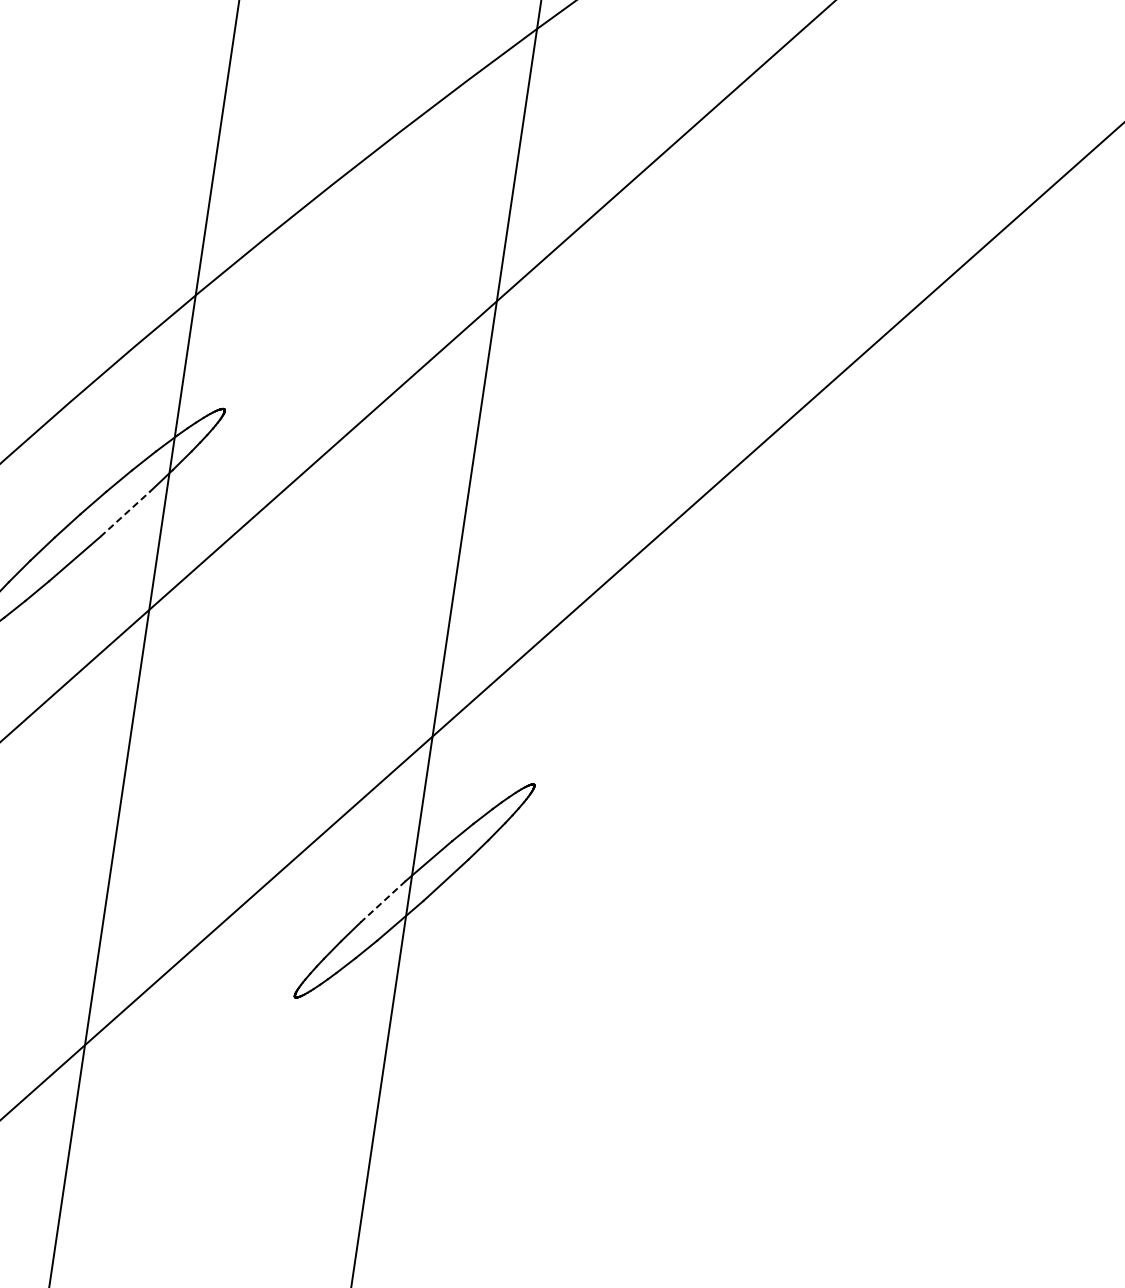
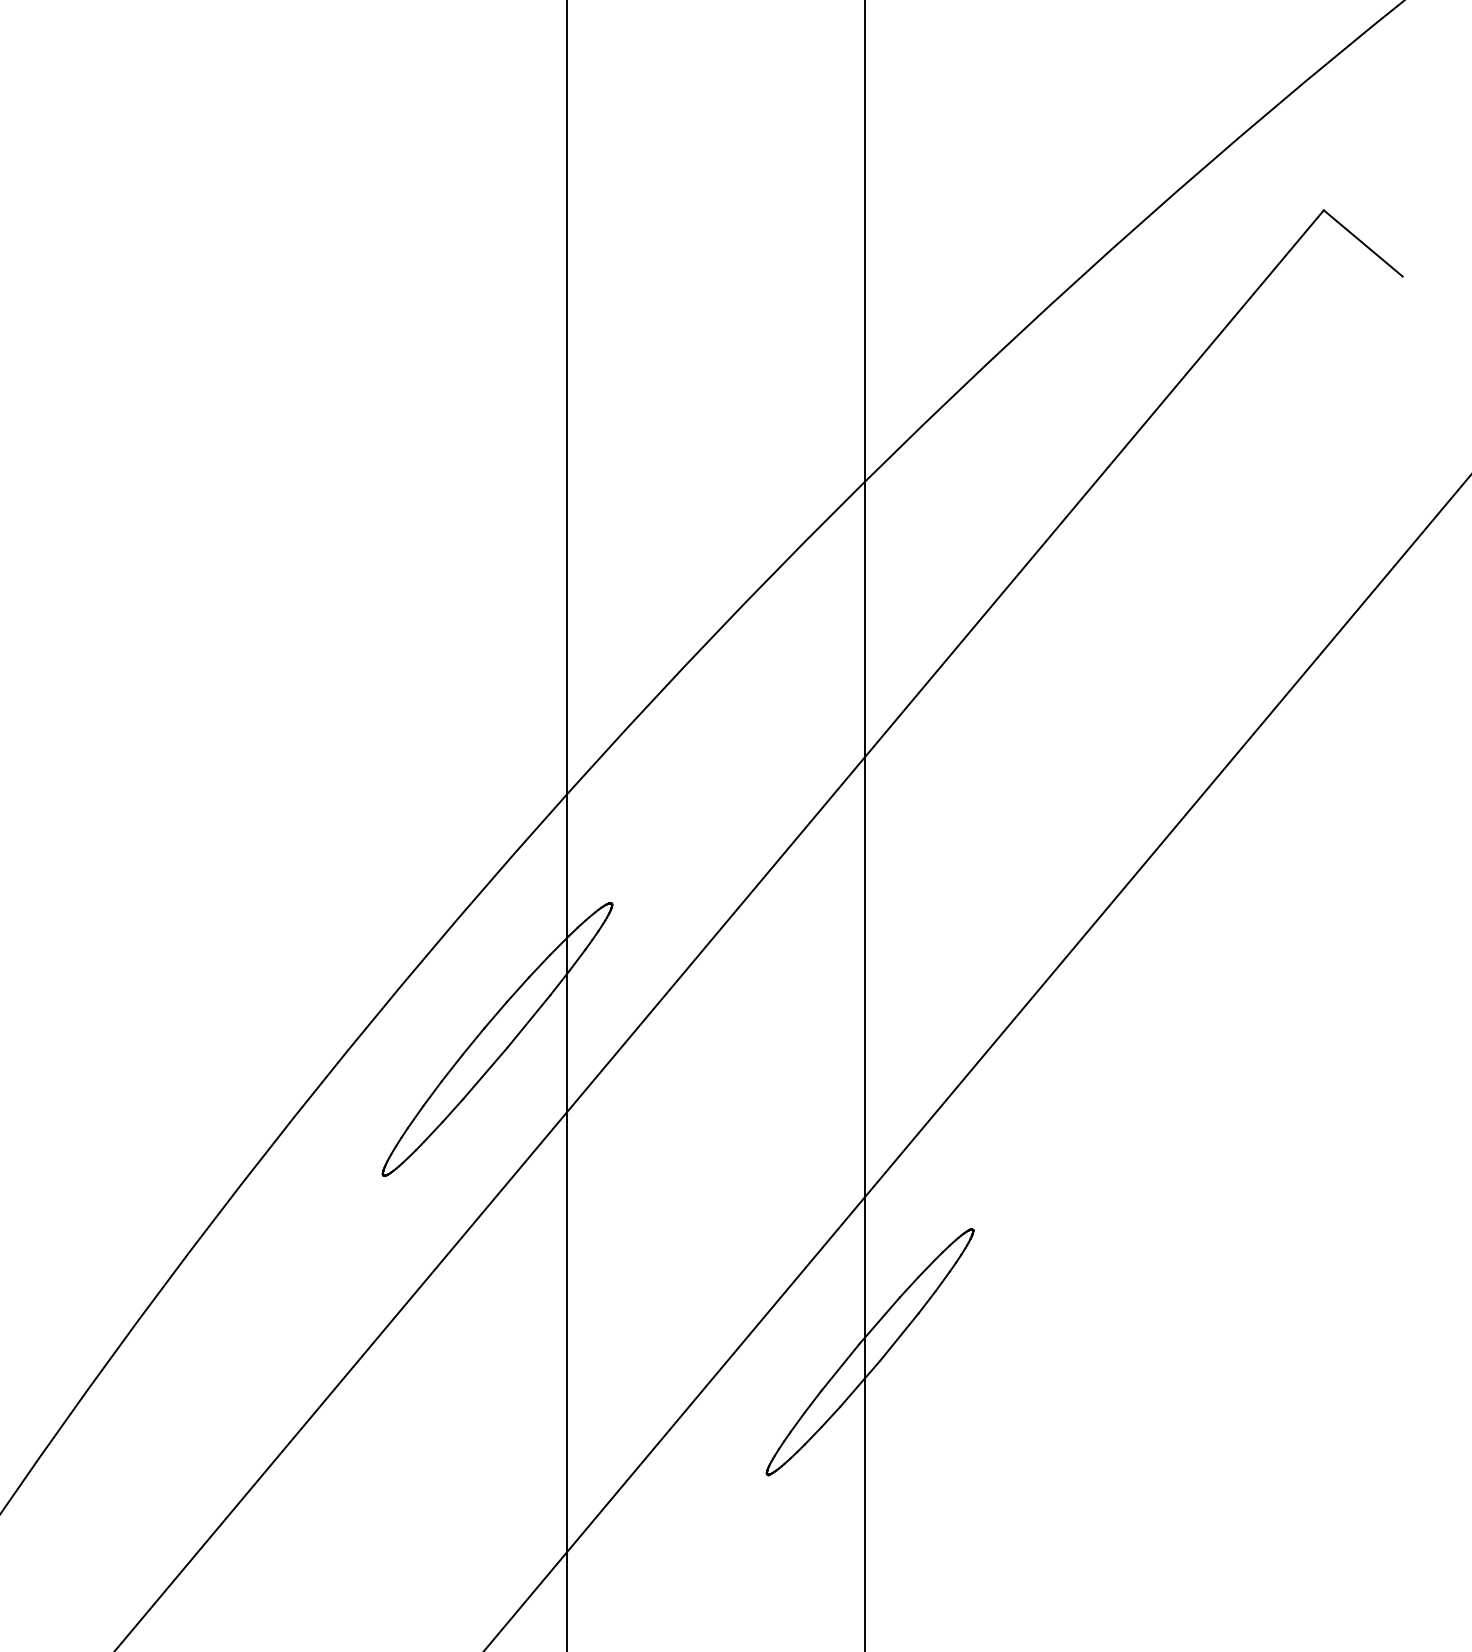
line: (125, 514) -> (528, 1021), dashed -> solid
line: (383, 901) -> (840, 1367), dashed -> solid

